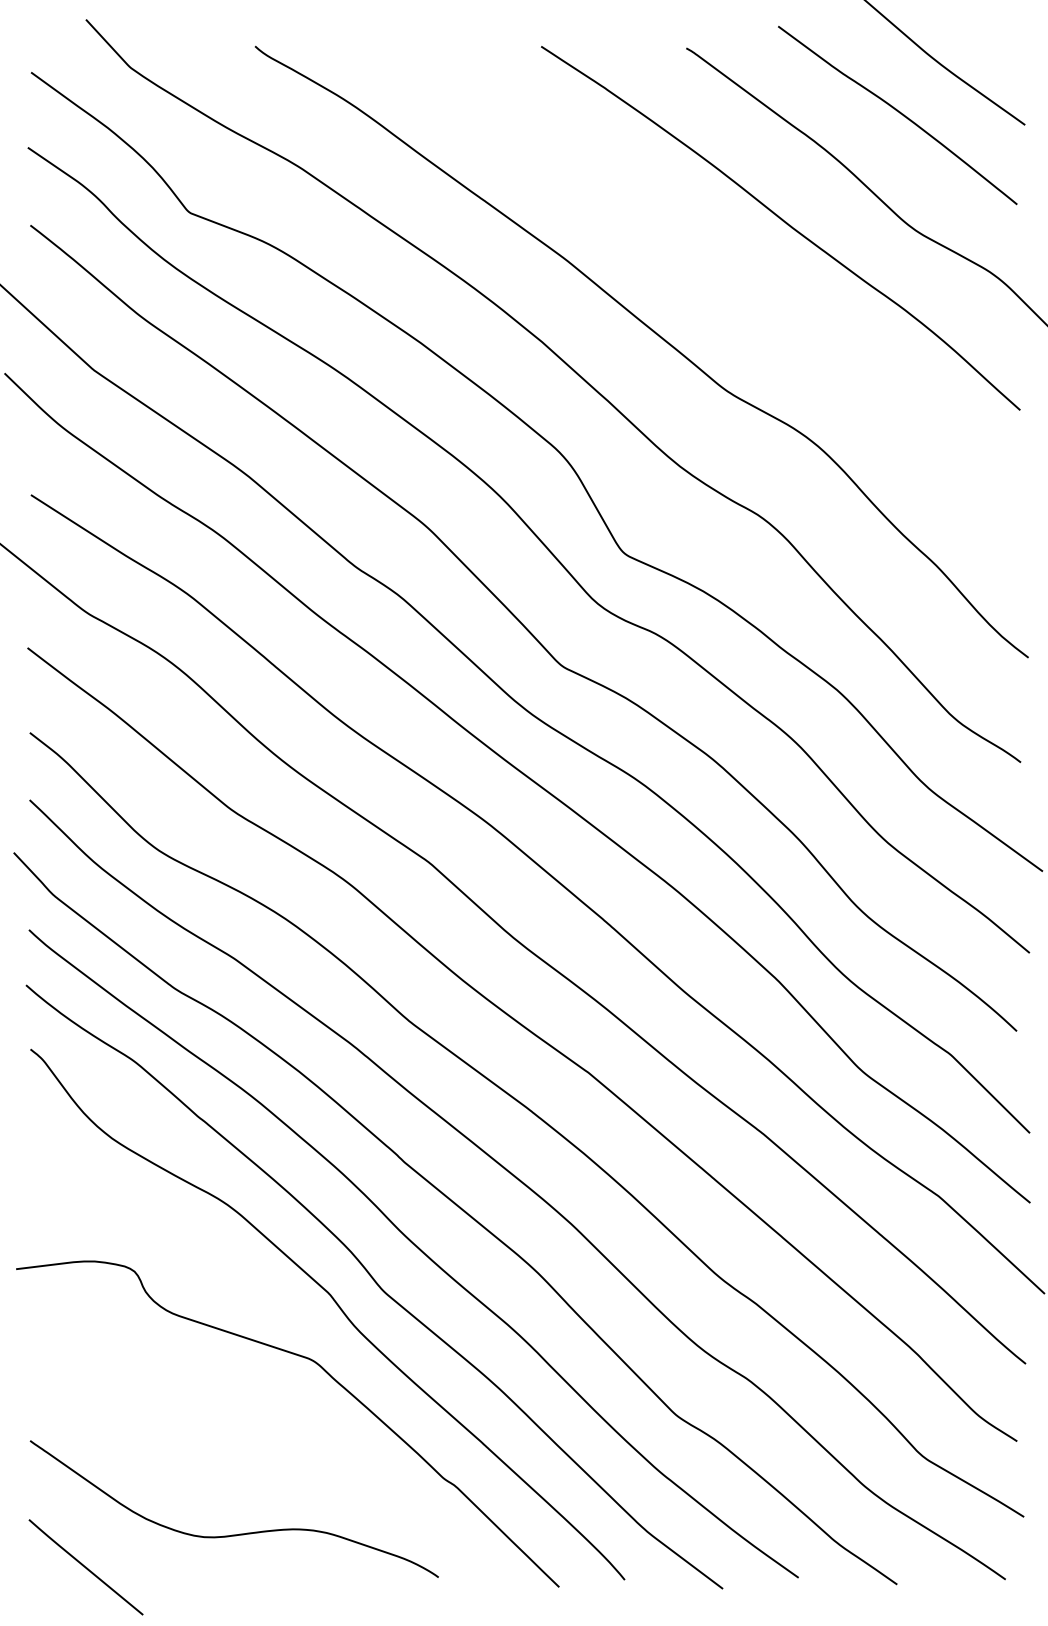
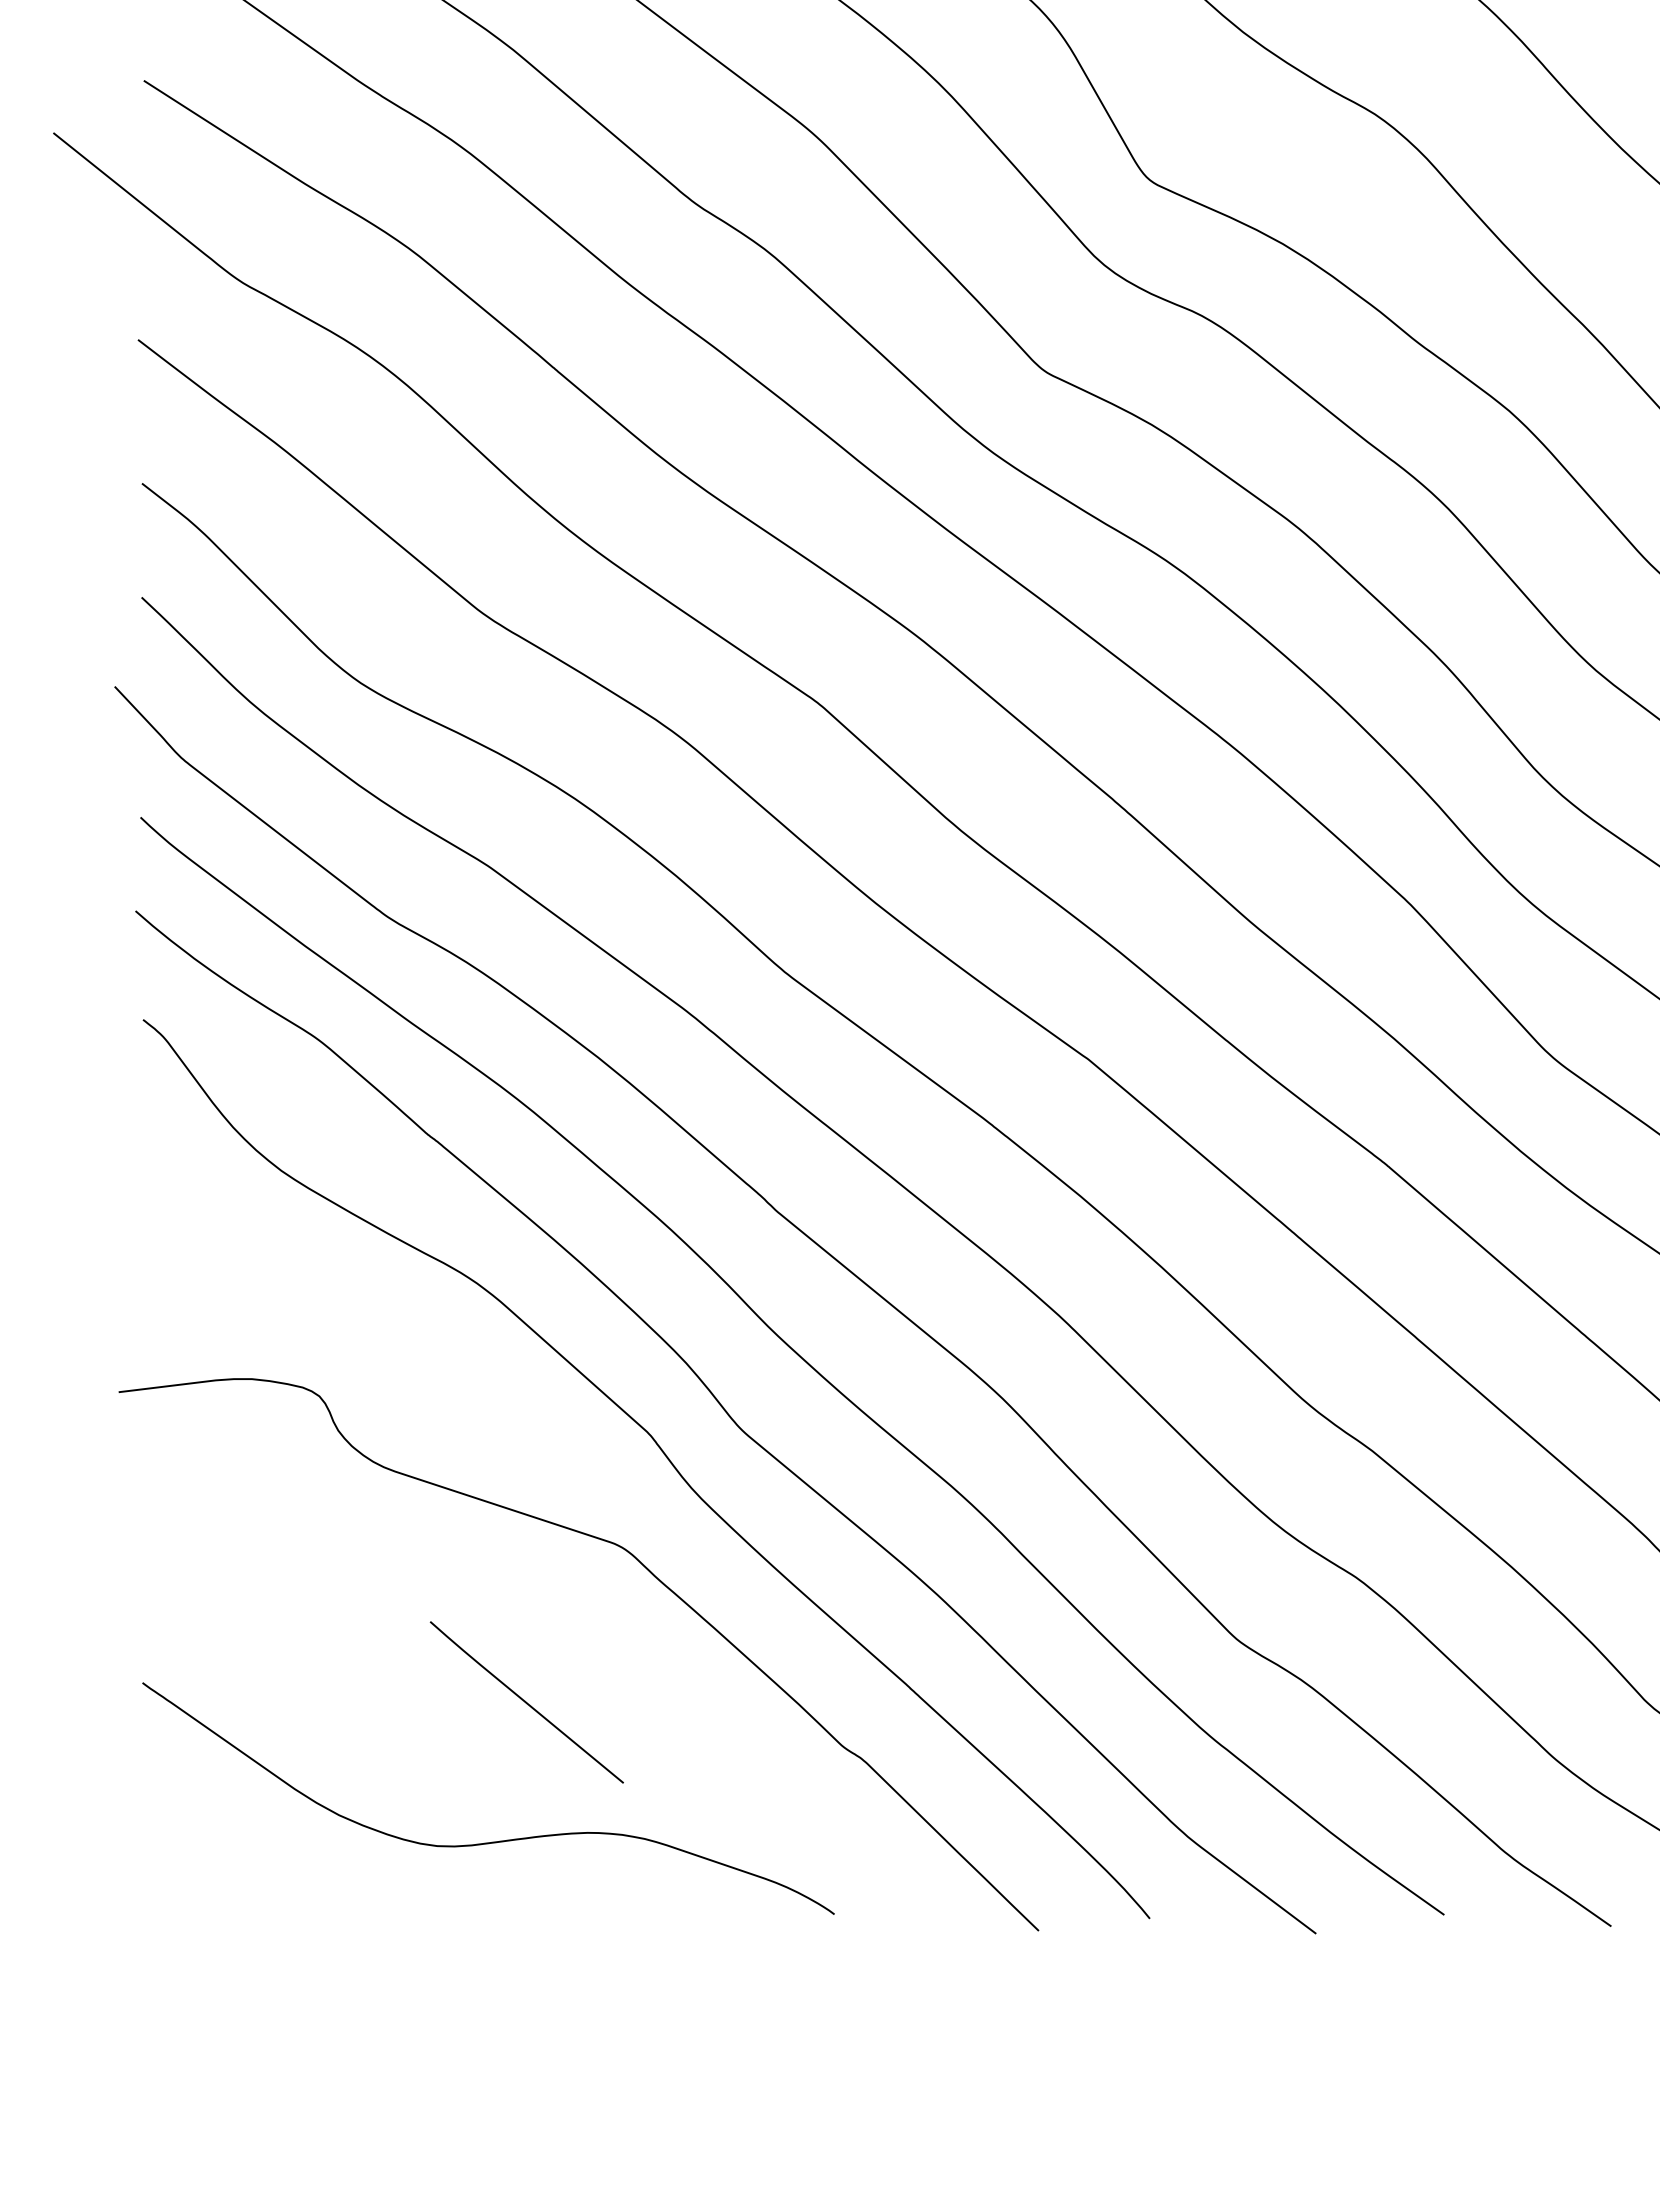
line: (85, 1567) -> (525, 1702), moved

